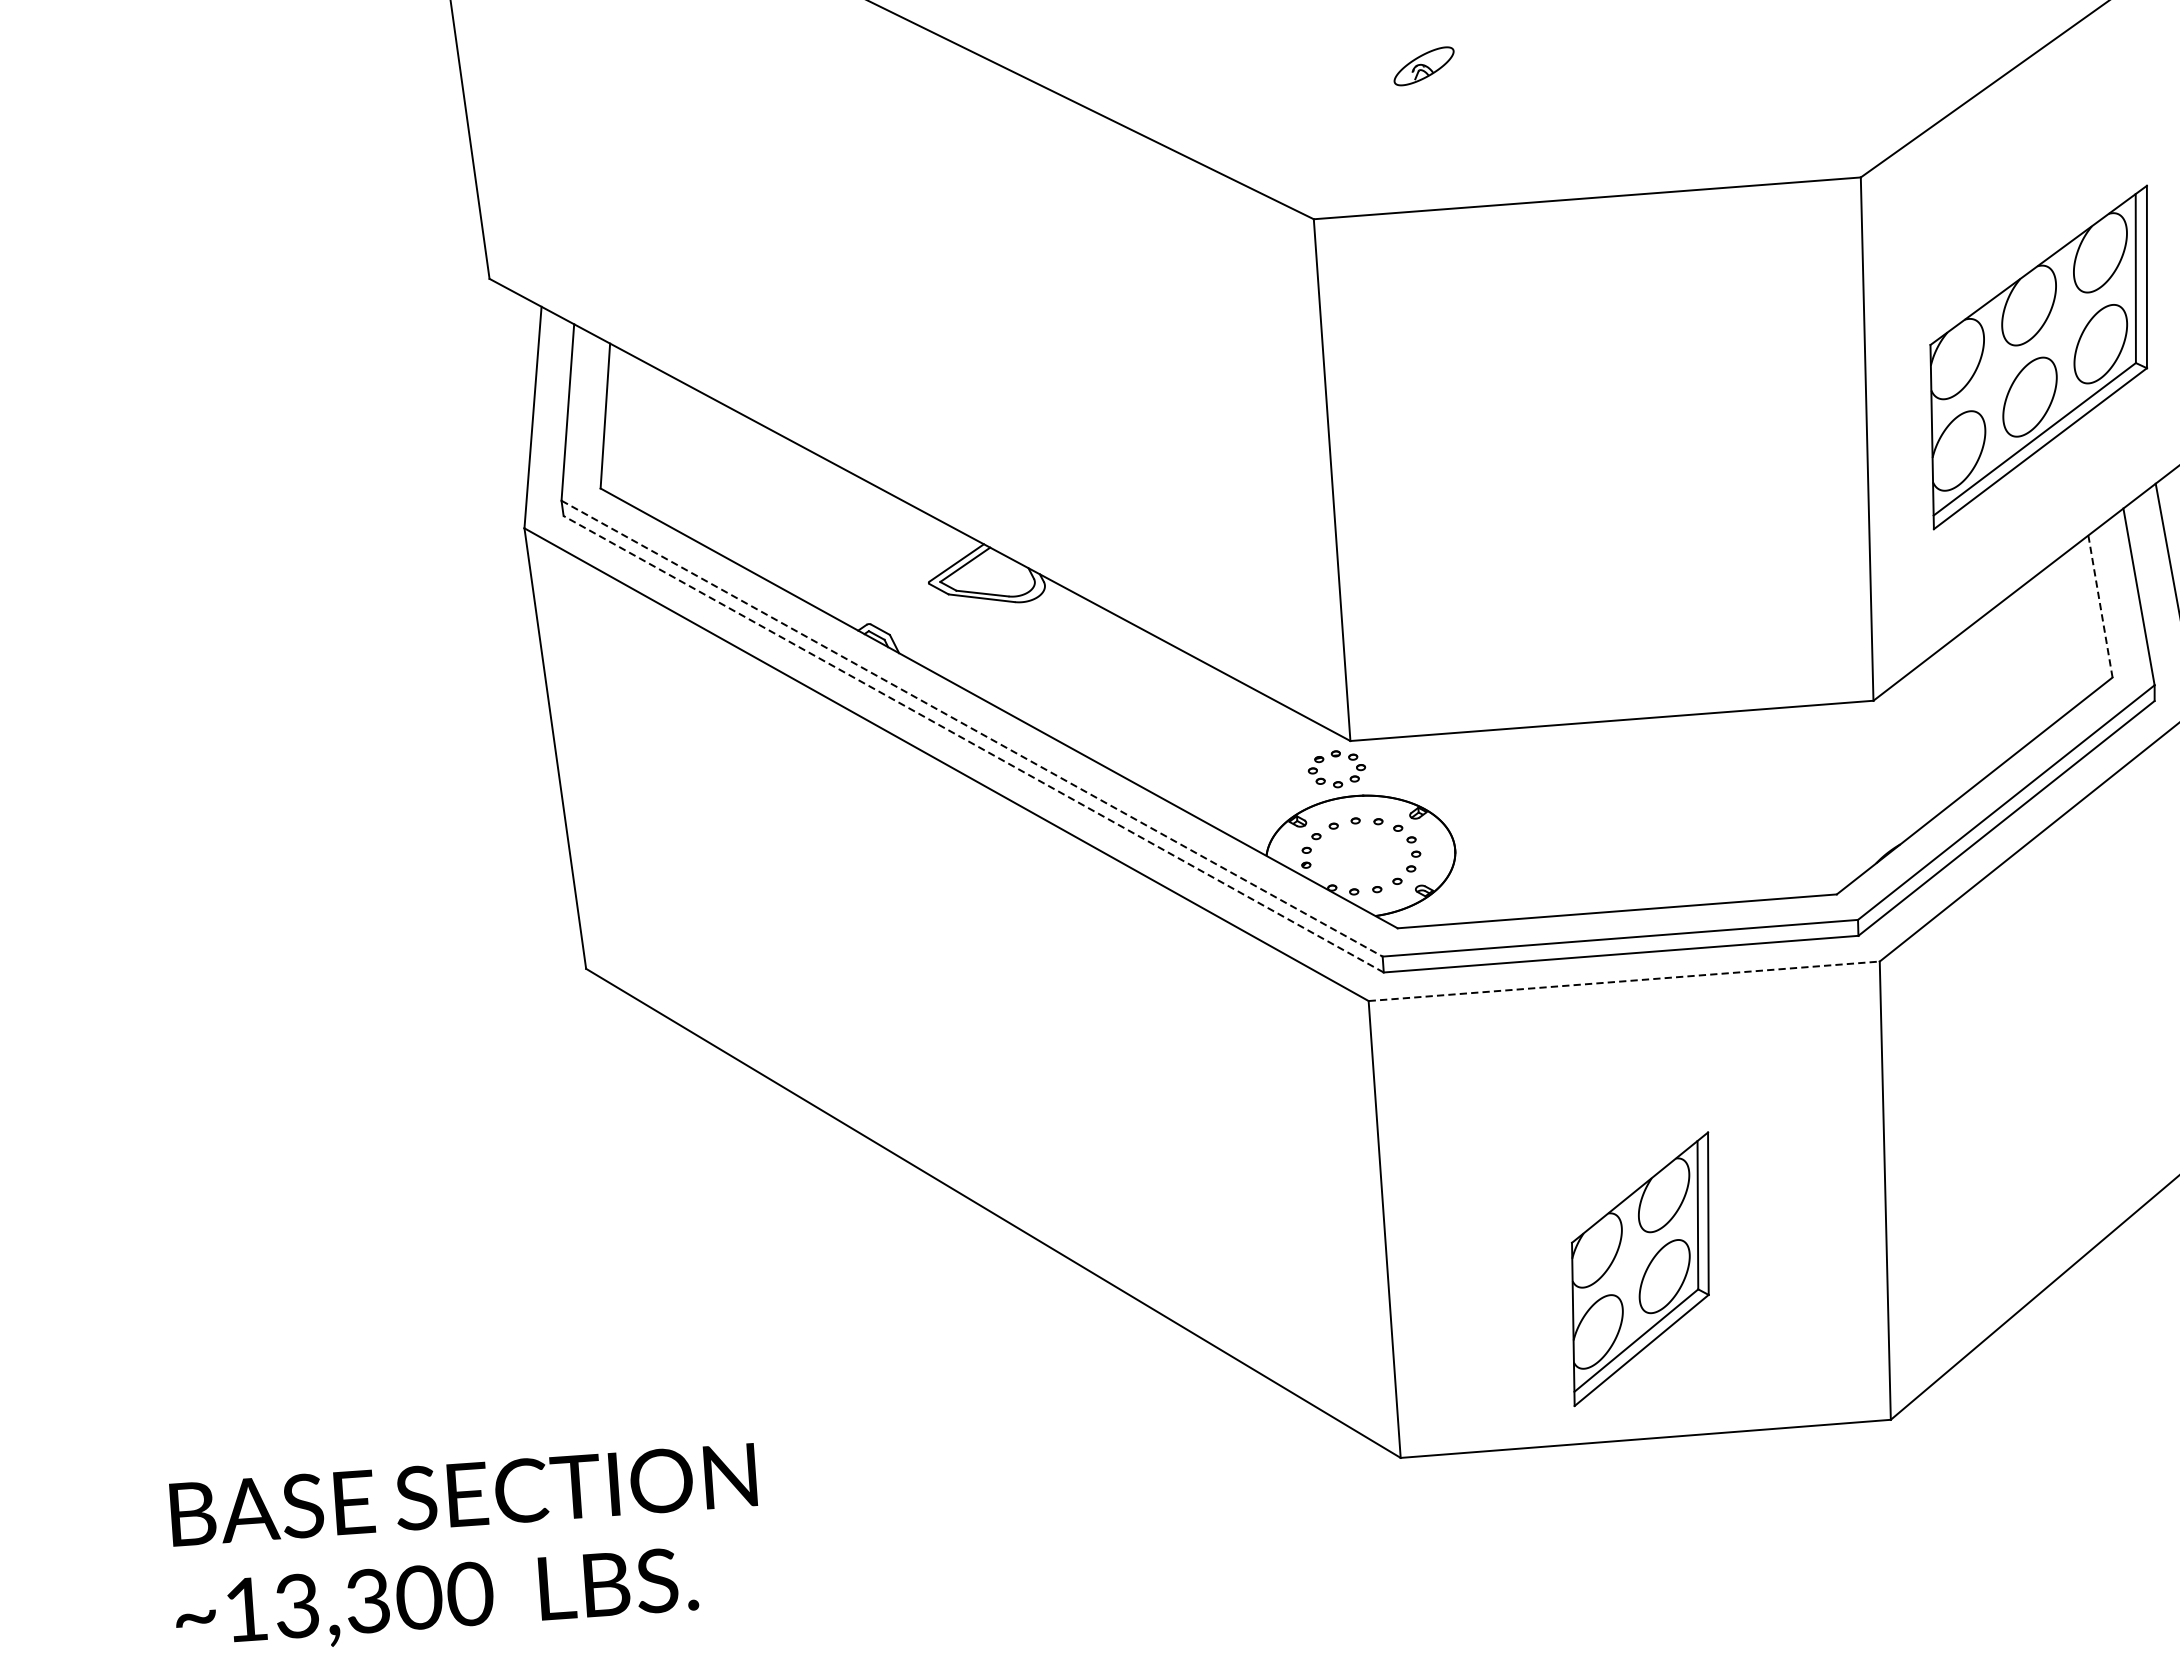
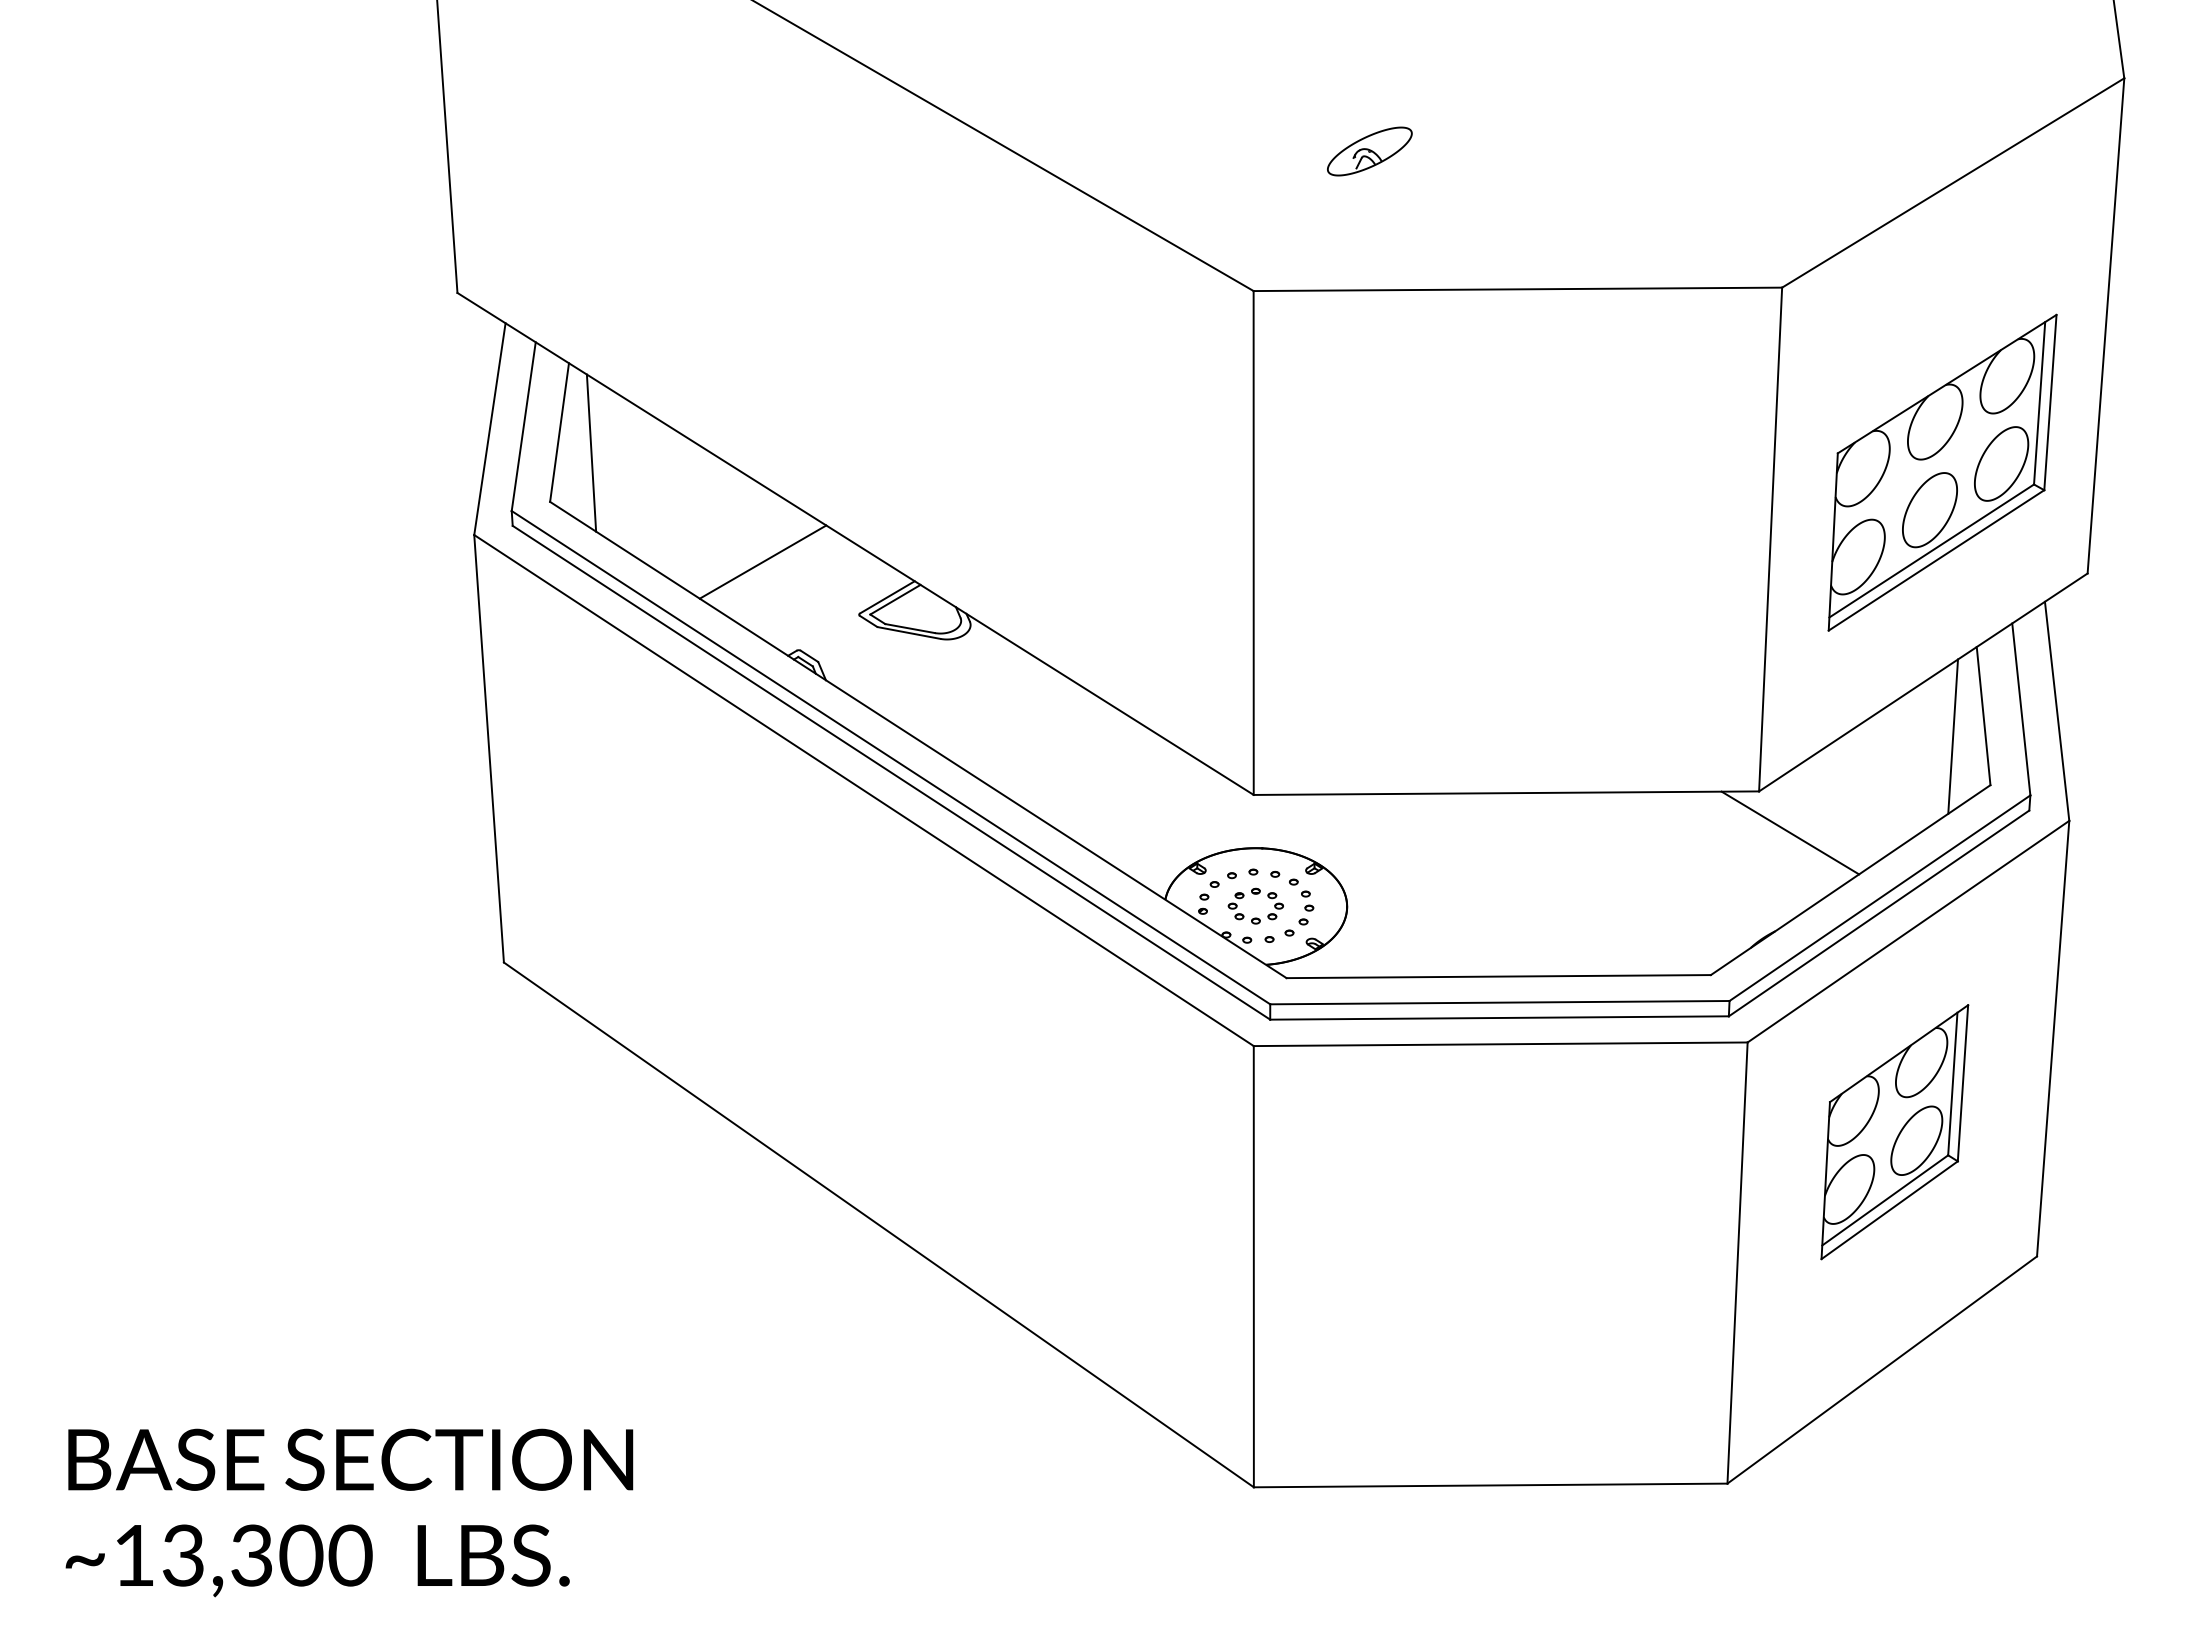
part: (1423, 66) -> (1369, 151), size x1.43
line: (639, 434) -> (591, 452), added
line: (824, 534) -> (762, 561), added
line: (2100, 606) -> (1983, 716), dashed -> solid
line: (2070, 629) -> (1953, 736), added
line: (972, 728) -> (891, 757), dashed -> solid
line: (1908, 741) -> (1790, 832), added
line: (973, 743) -> (891, 772), dashed -> solid
part: (1335, 757) -> (1255, 894), moved
line: (1624, 981) -> (1500, 1044), dashed -> solid
part: (1641, 1269) -> (1894, 1132), moved

